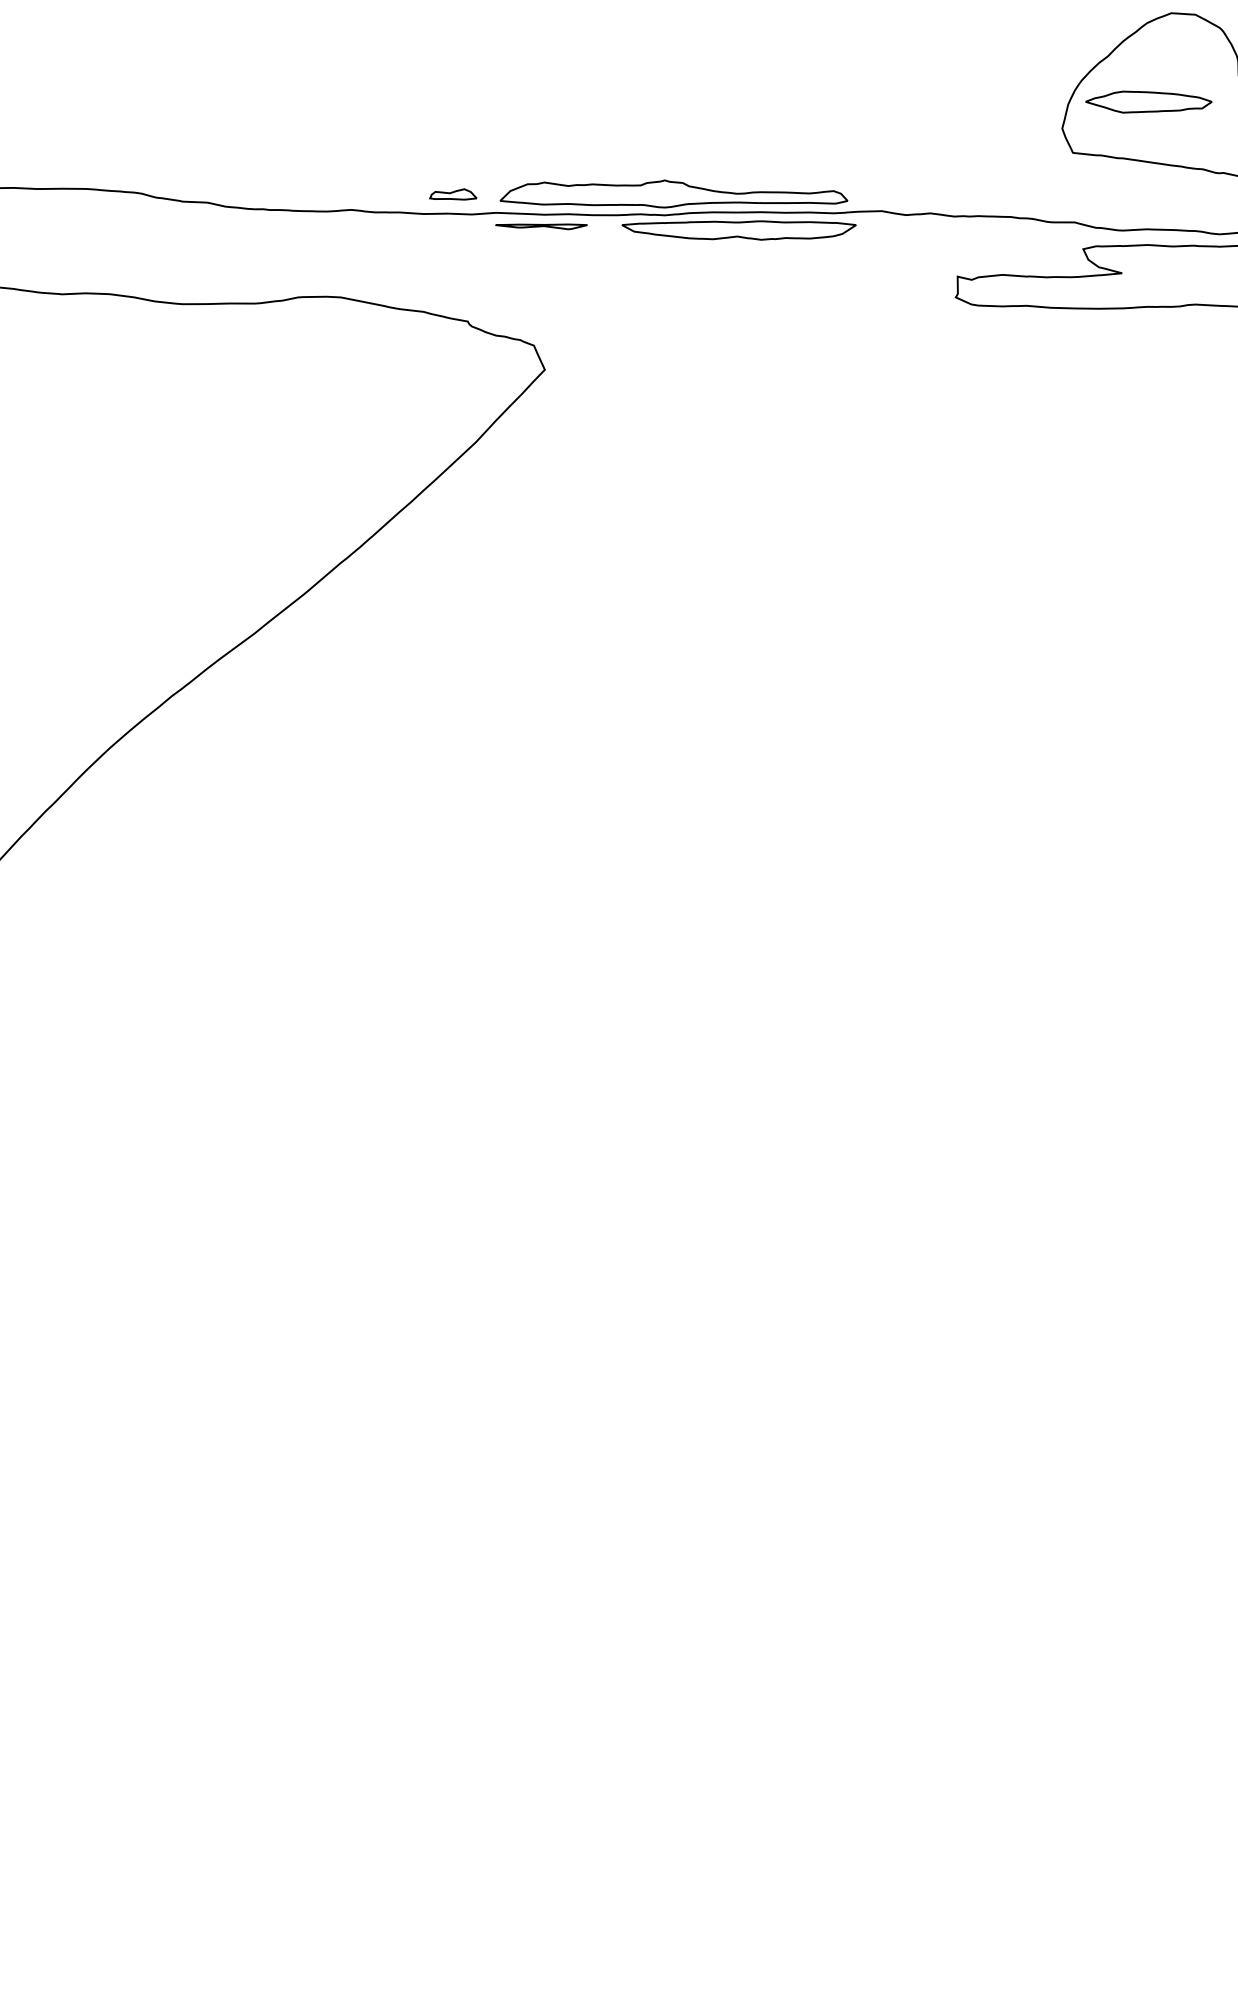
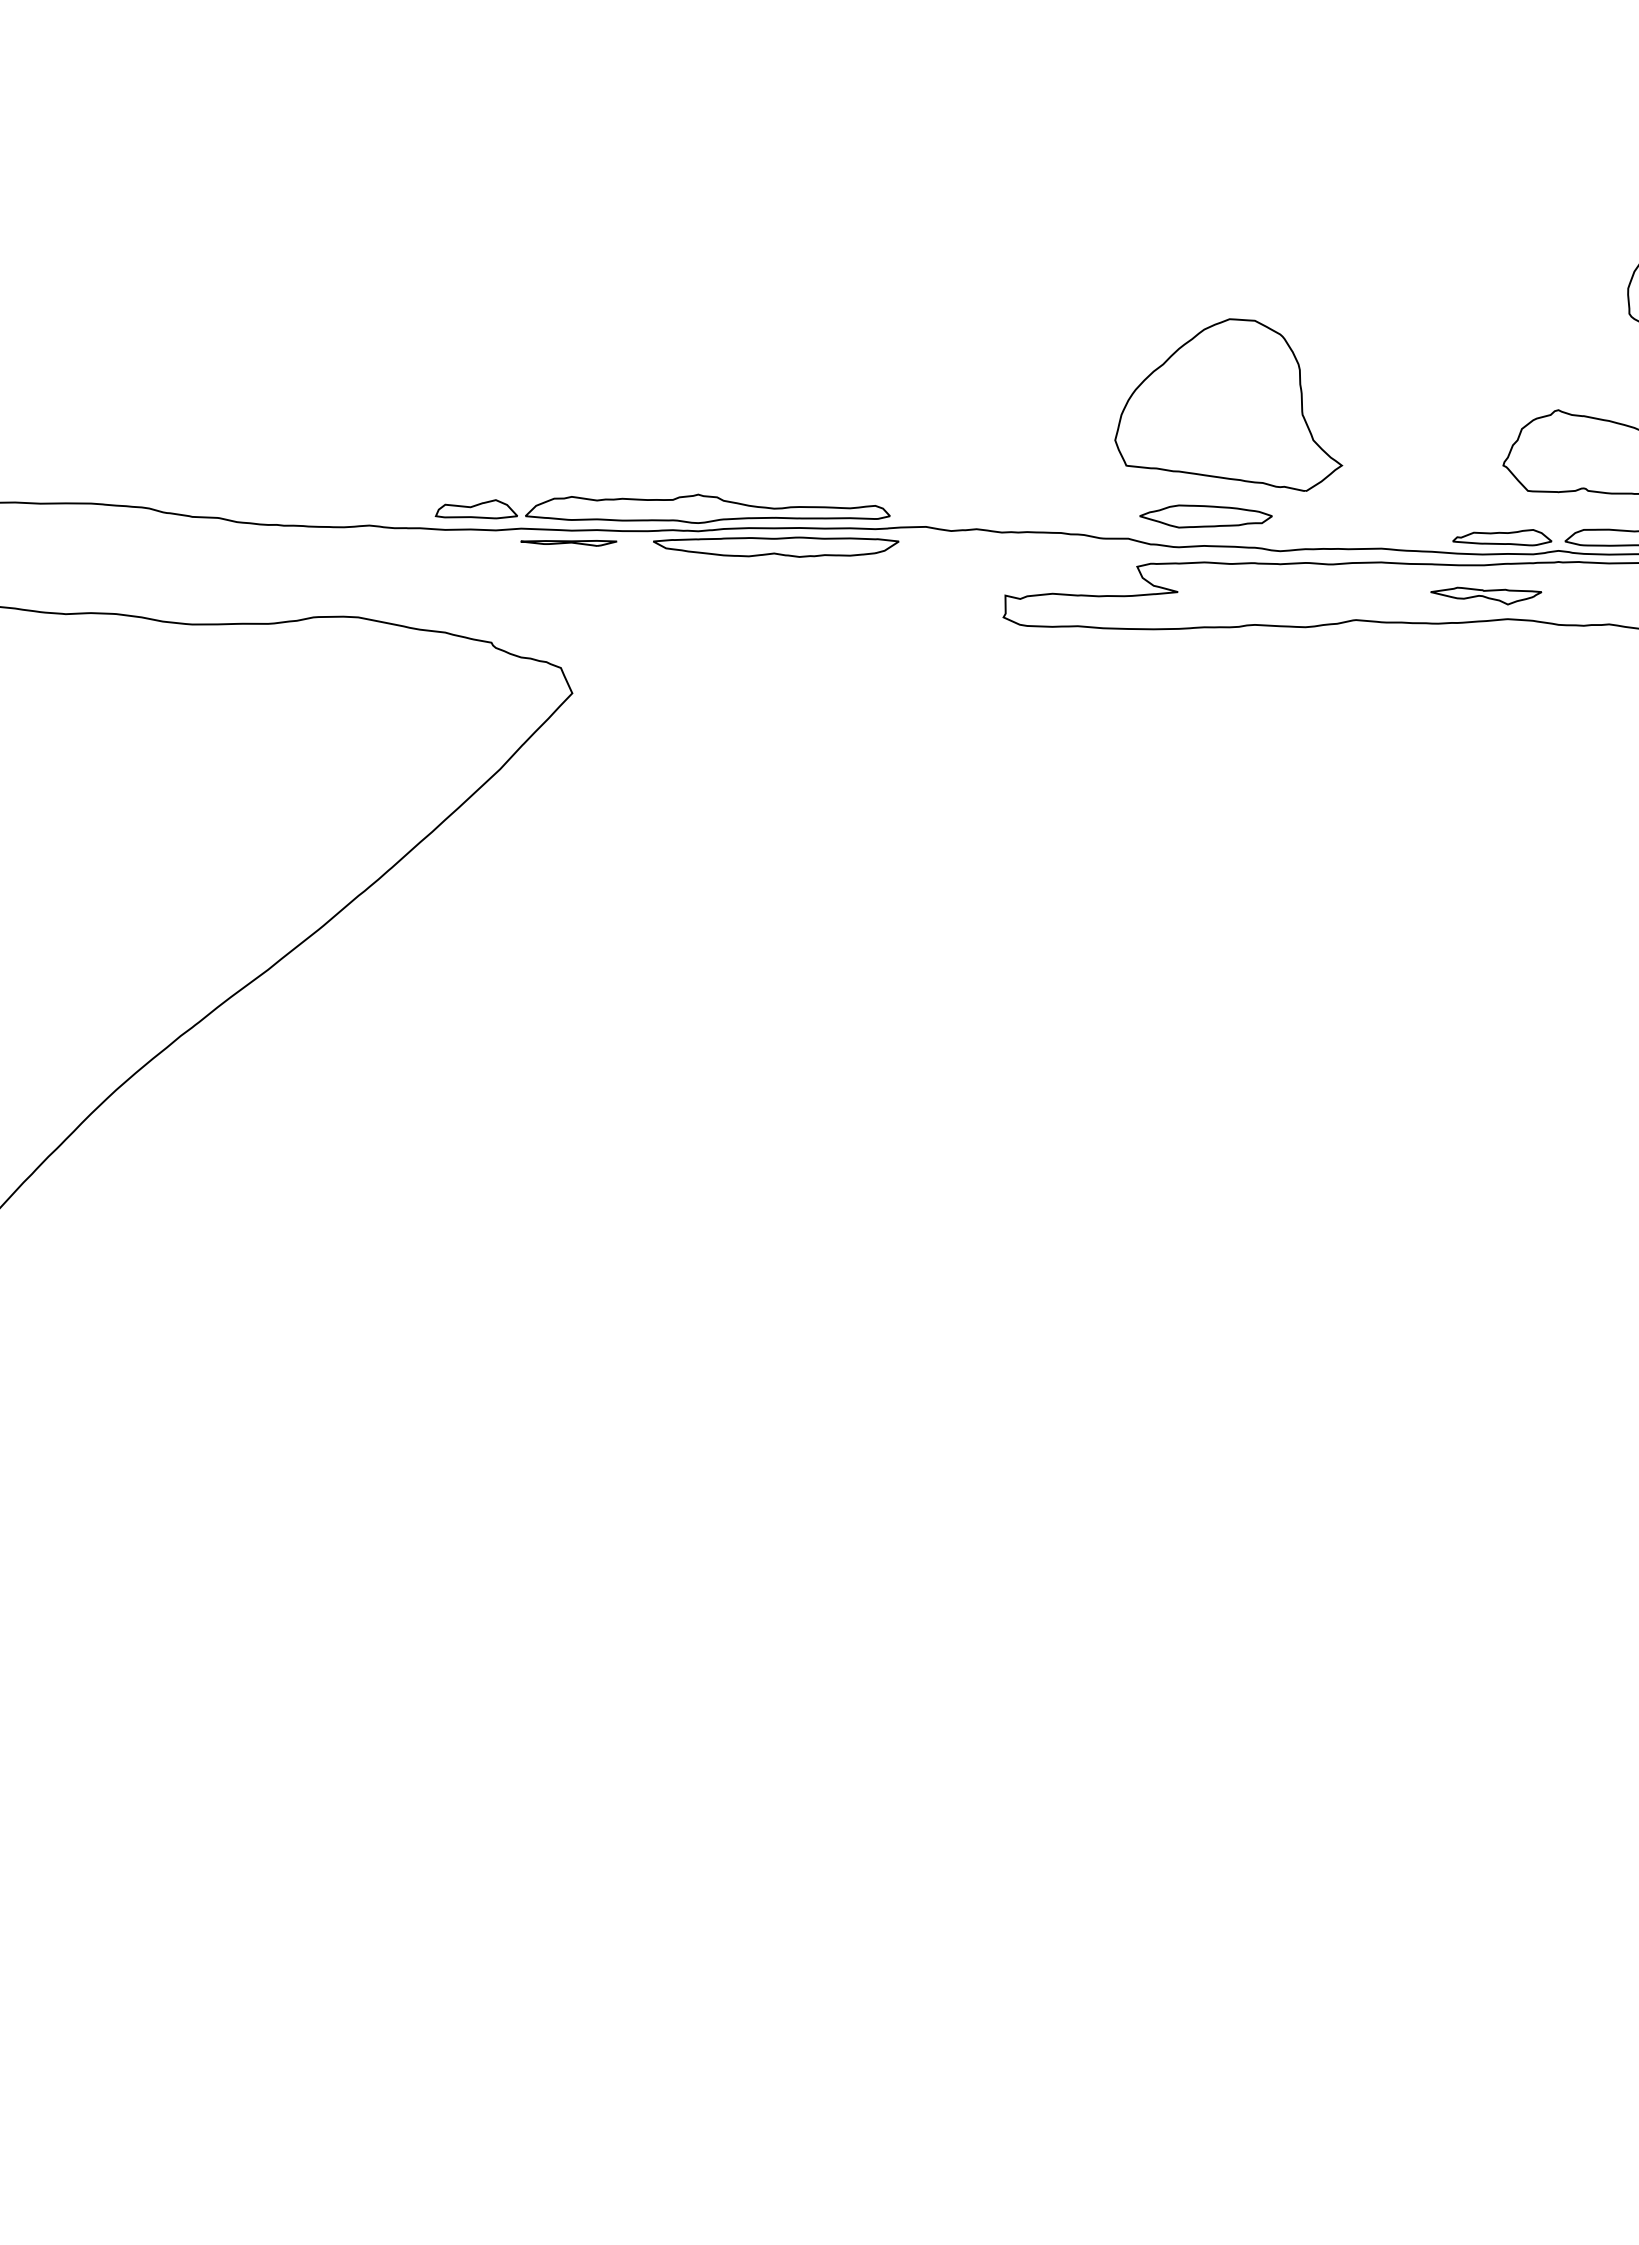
part: (1148, 102) -> (1205, 516), moved
part: (452, 194) -> (475, 509), size x1.67

